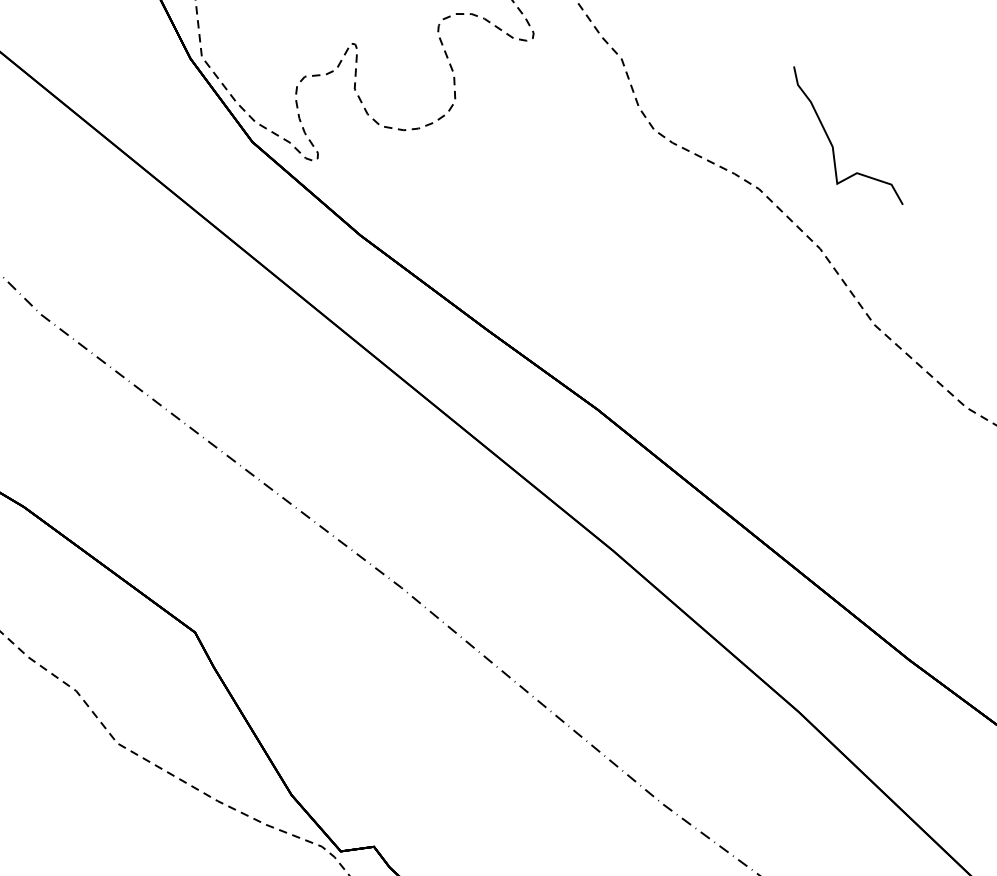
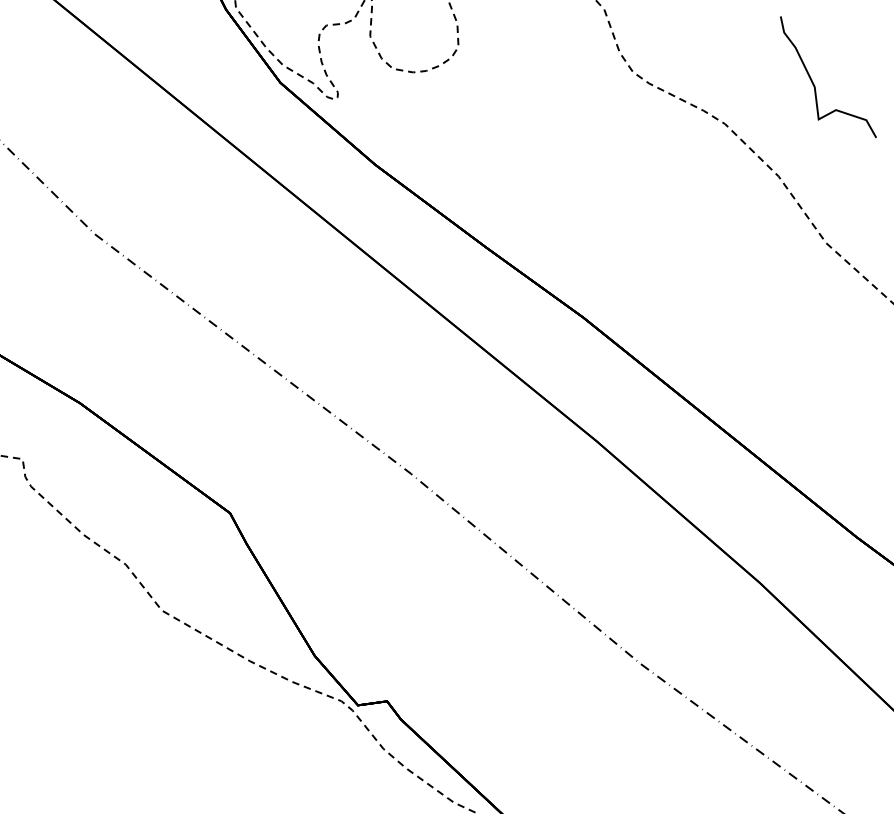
curve: (831, 140) -> (813, 81), moved

